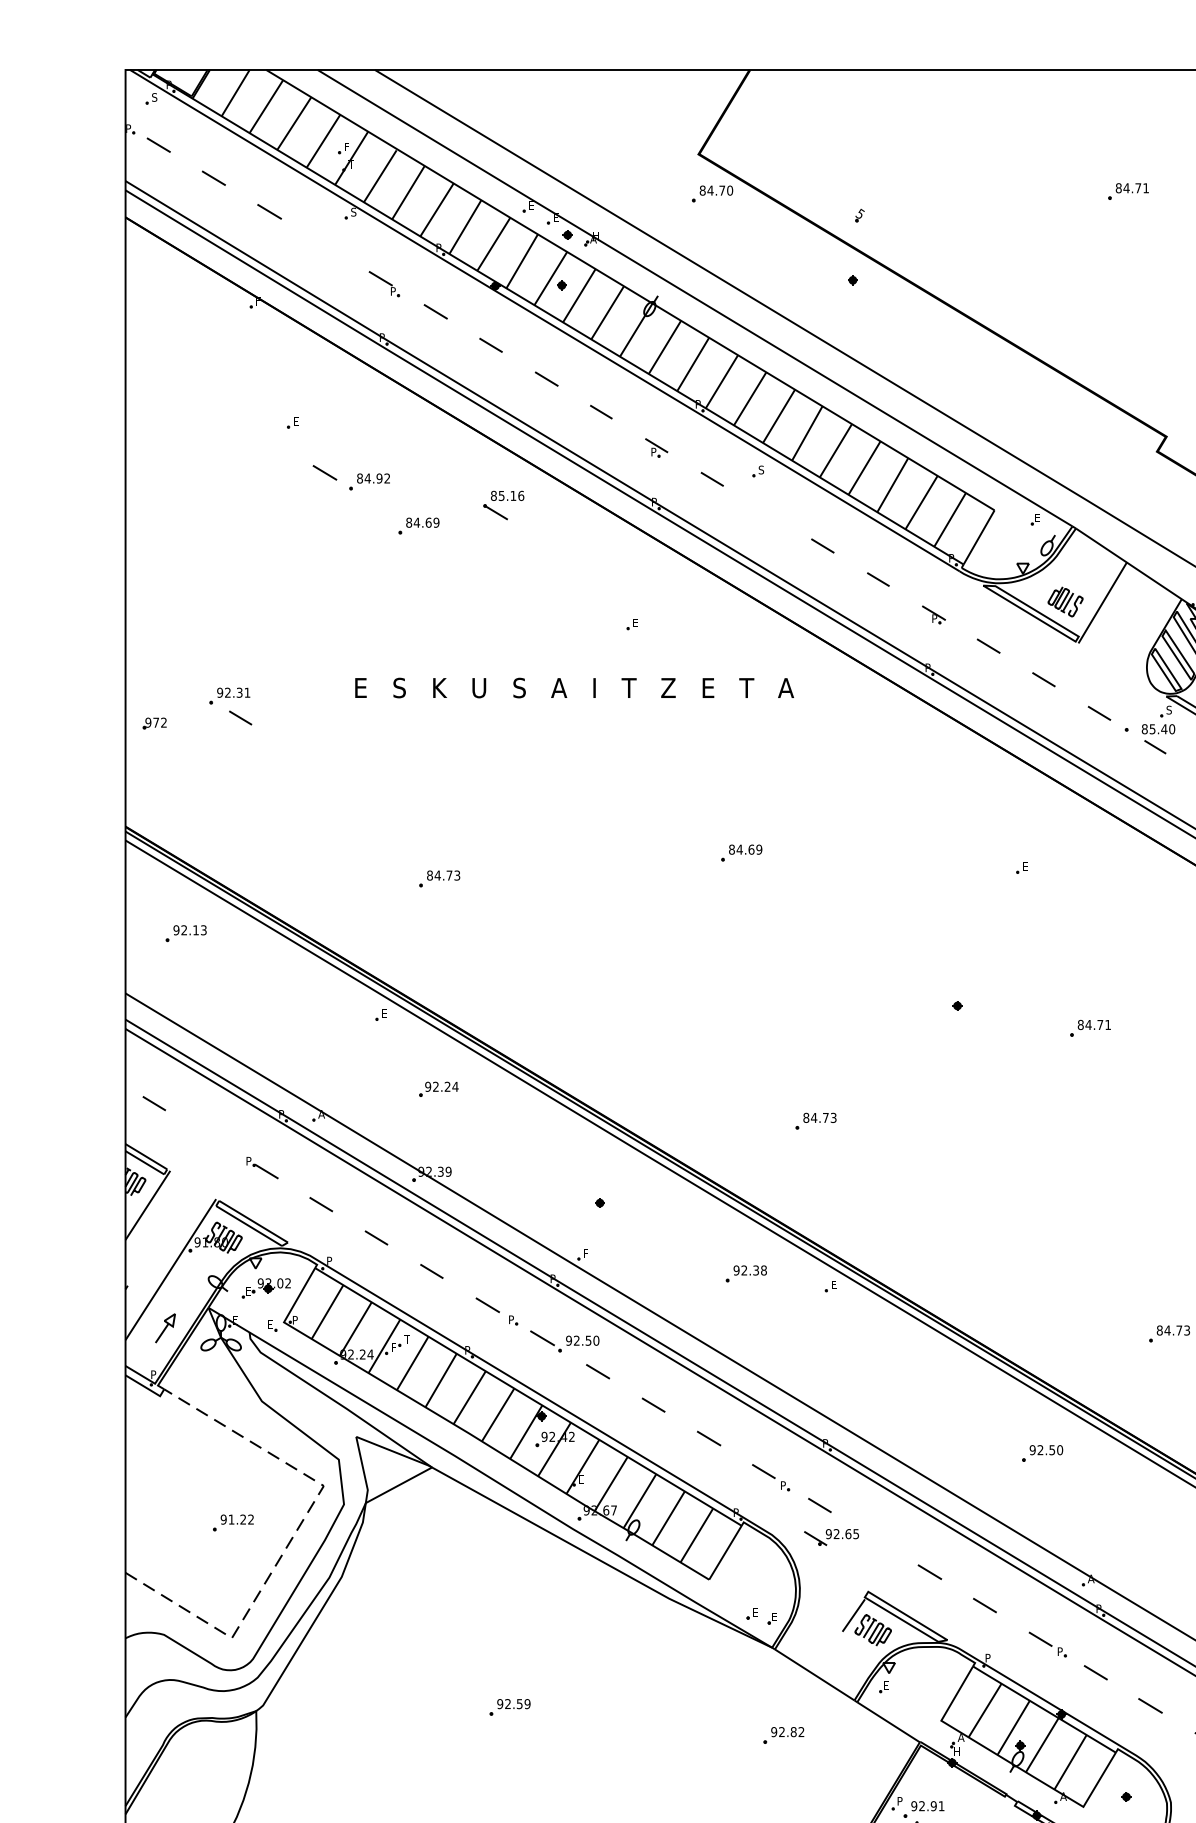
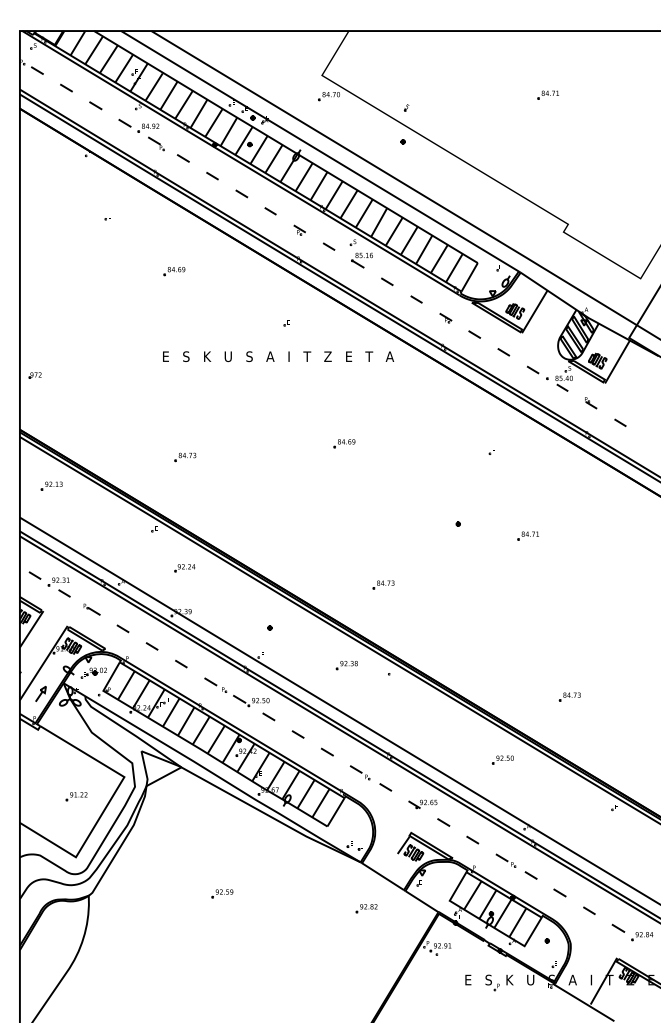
part: (350, 477) -> (138, 125), moved
part: (502, 505) -> (361, 260), moved
text: (574, 687) -> (278, 356), moved
part: (229, 706) -> (58, 587), moved
line: (293, 1534) -> (108, 802), dashed -> solid
part: (830, 1537) -> (422, 804), moved

